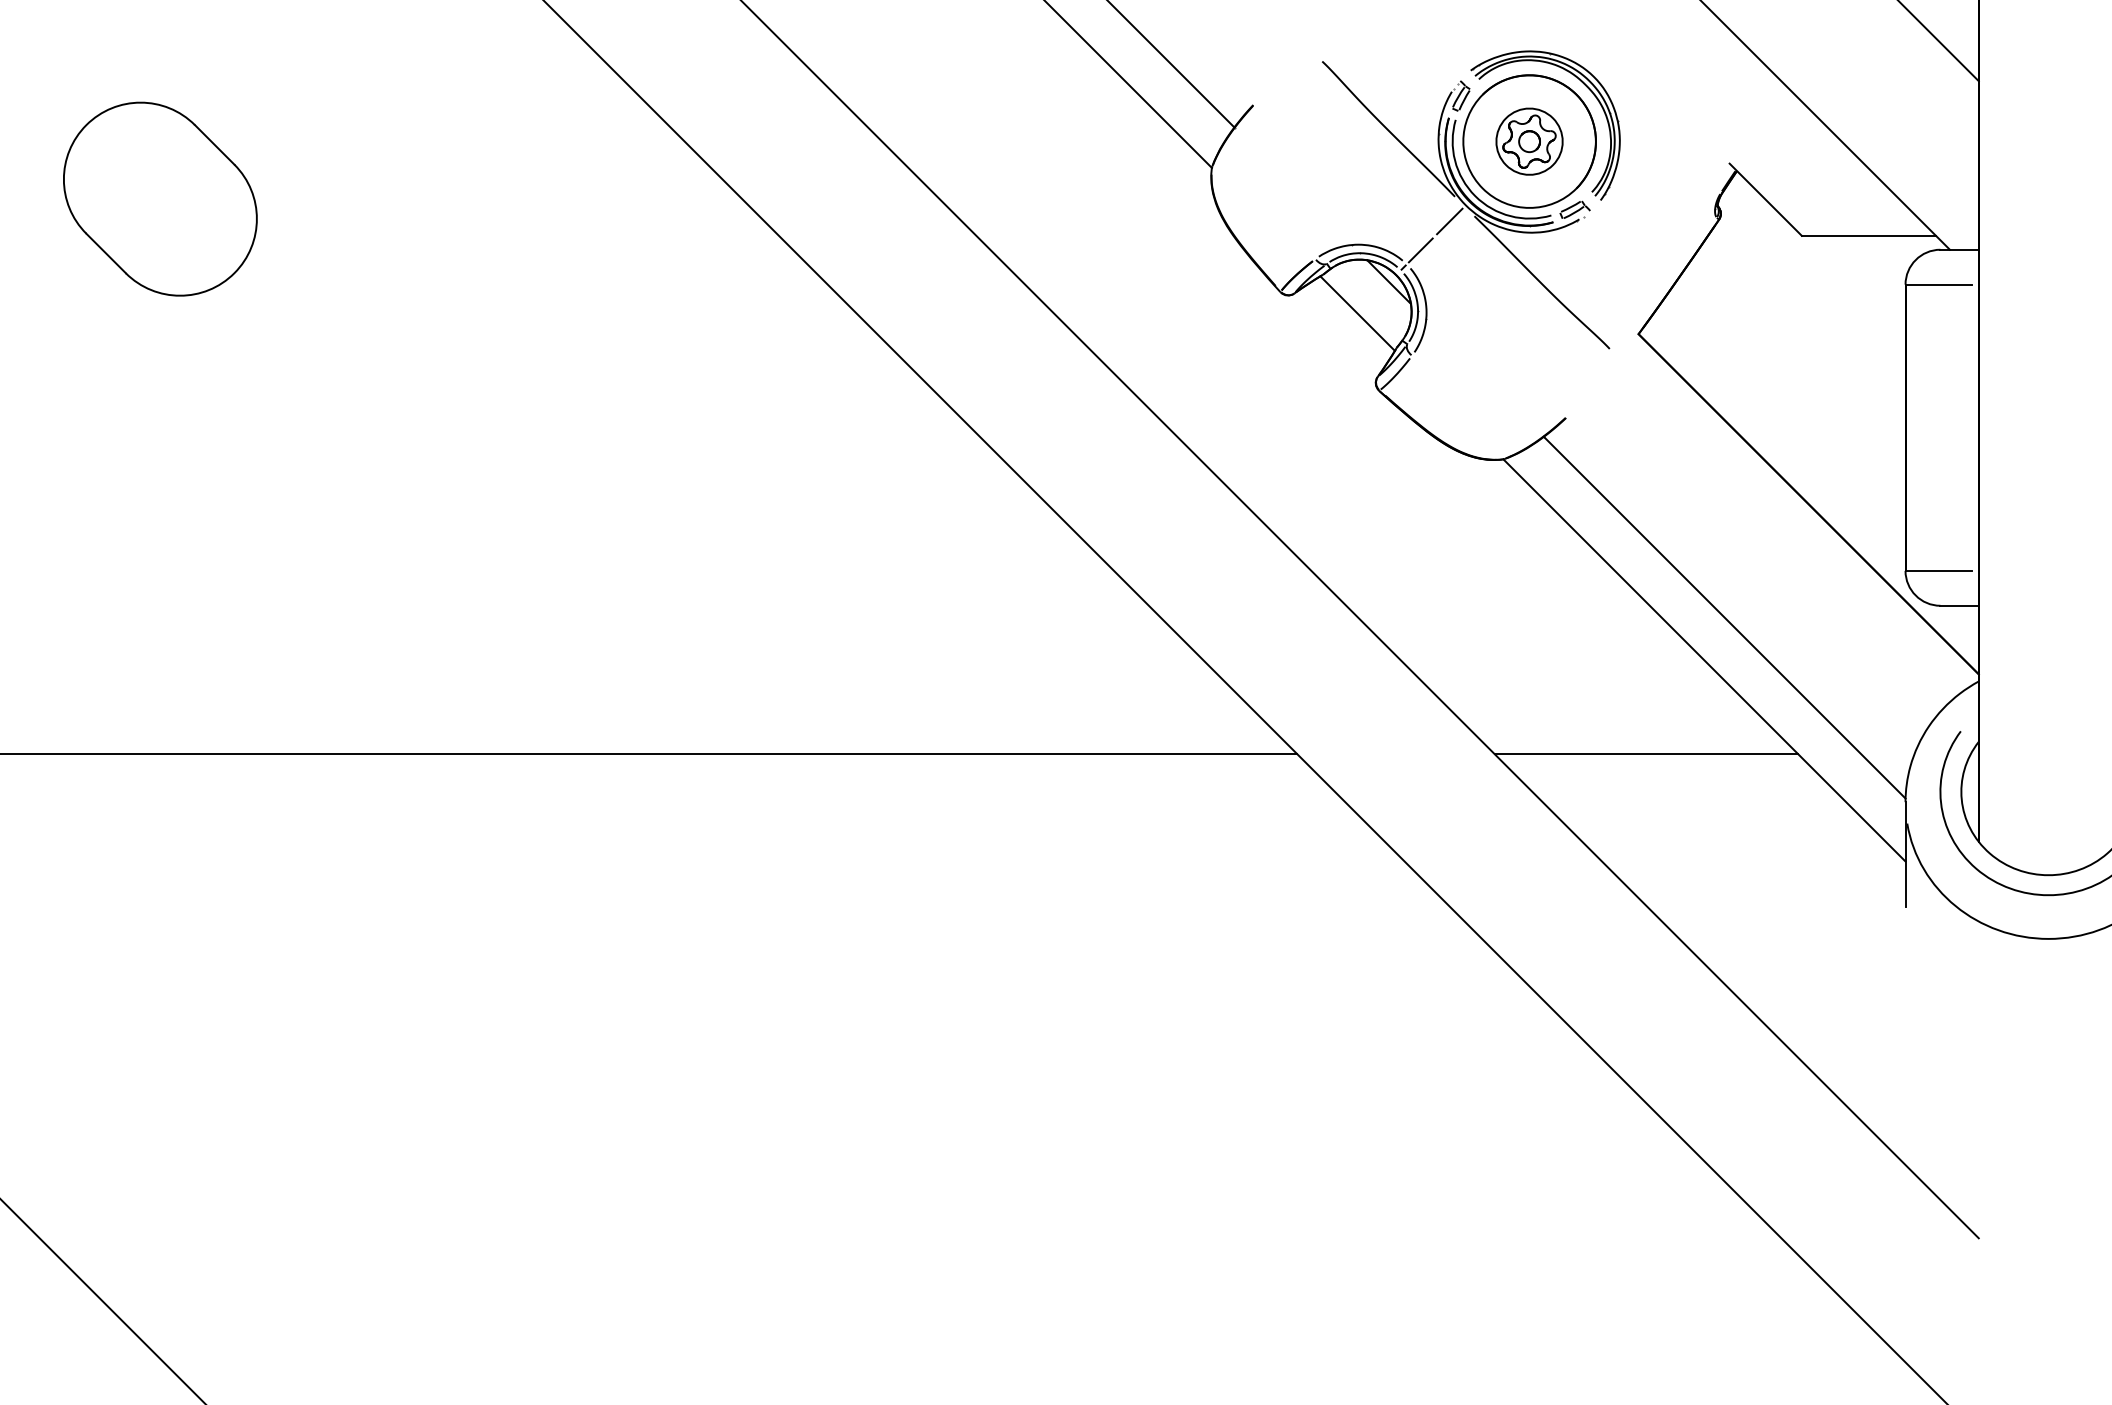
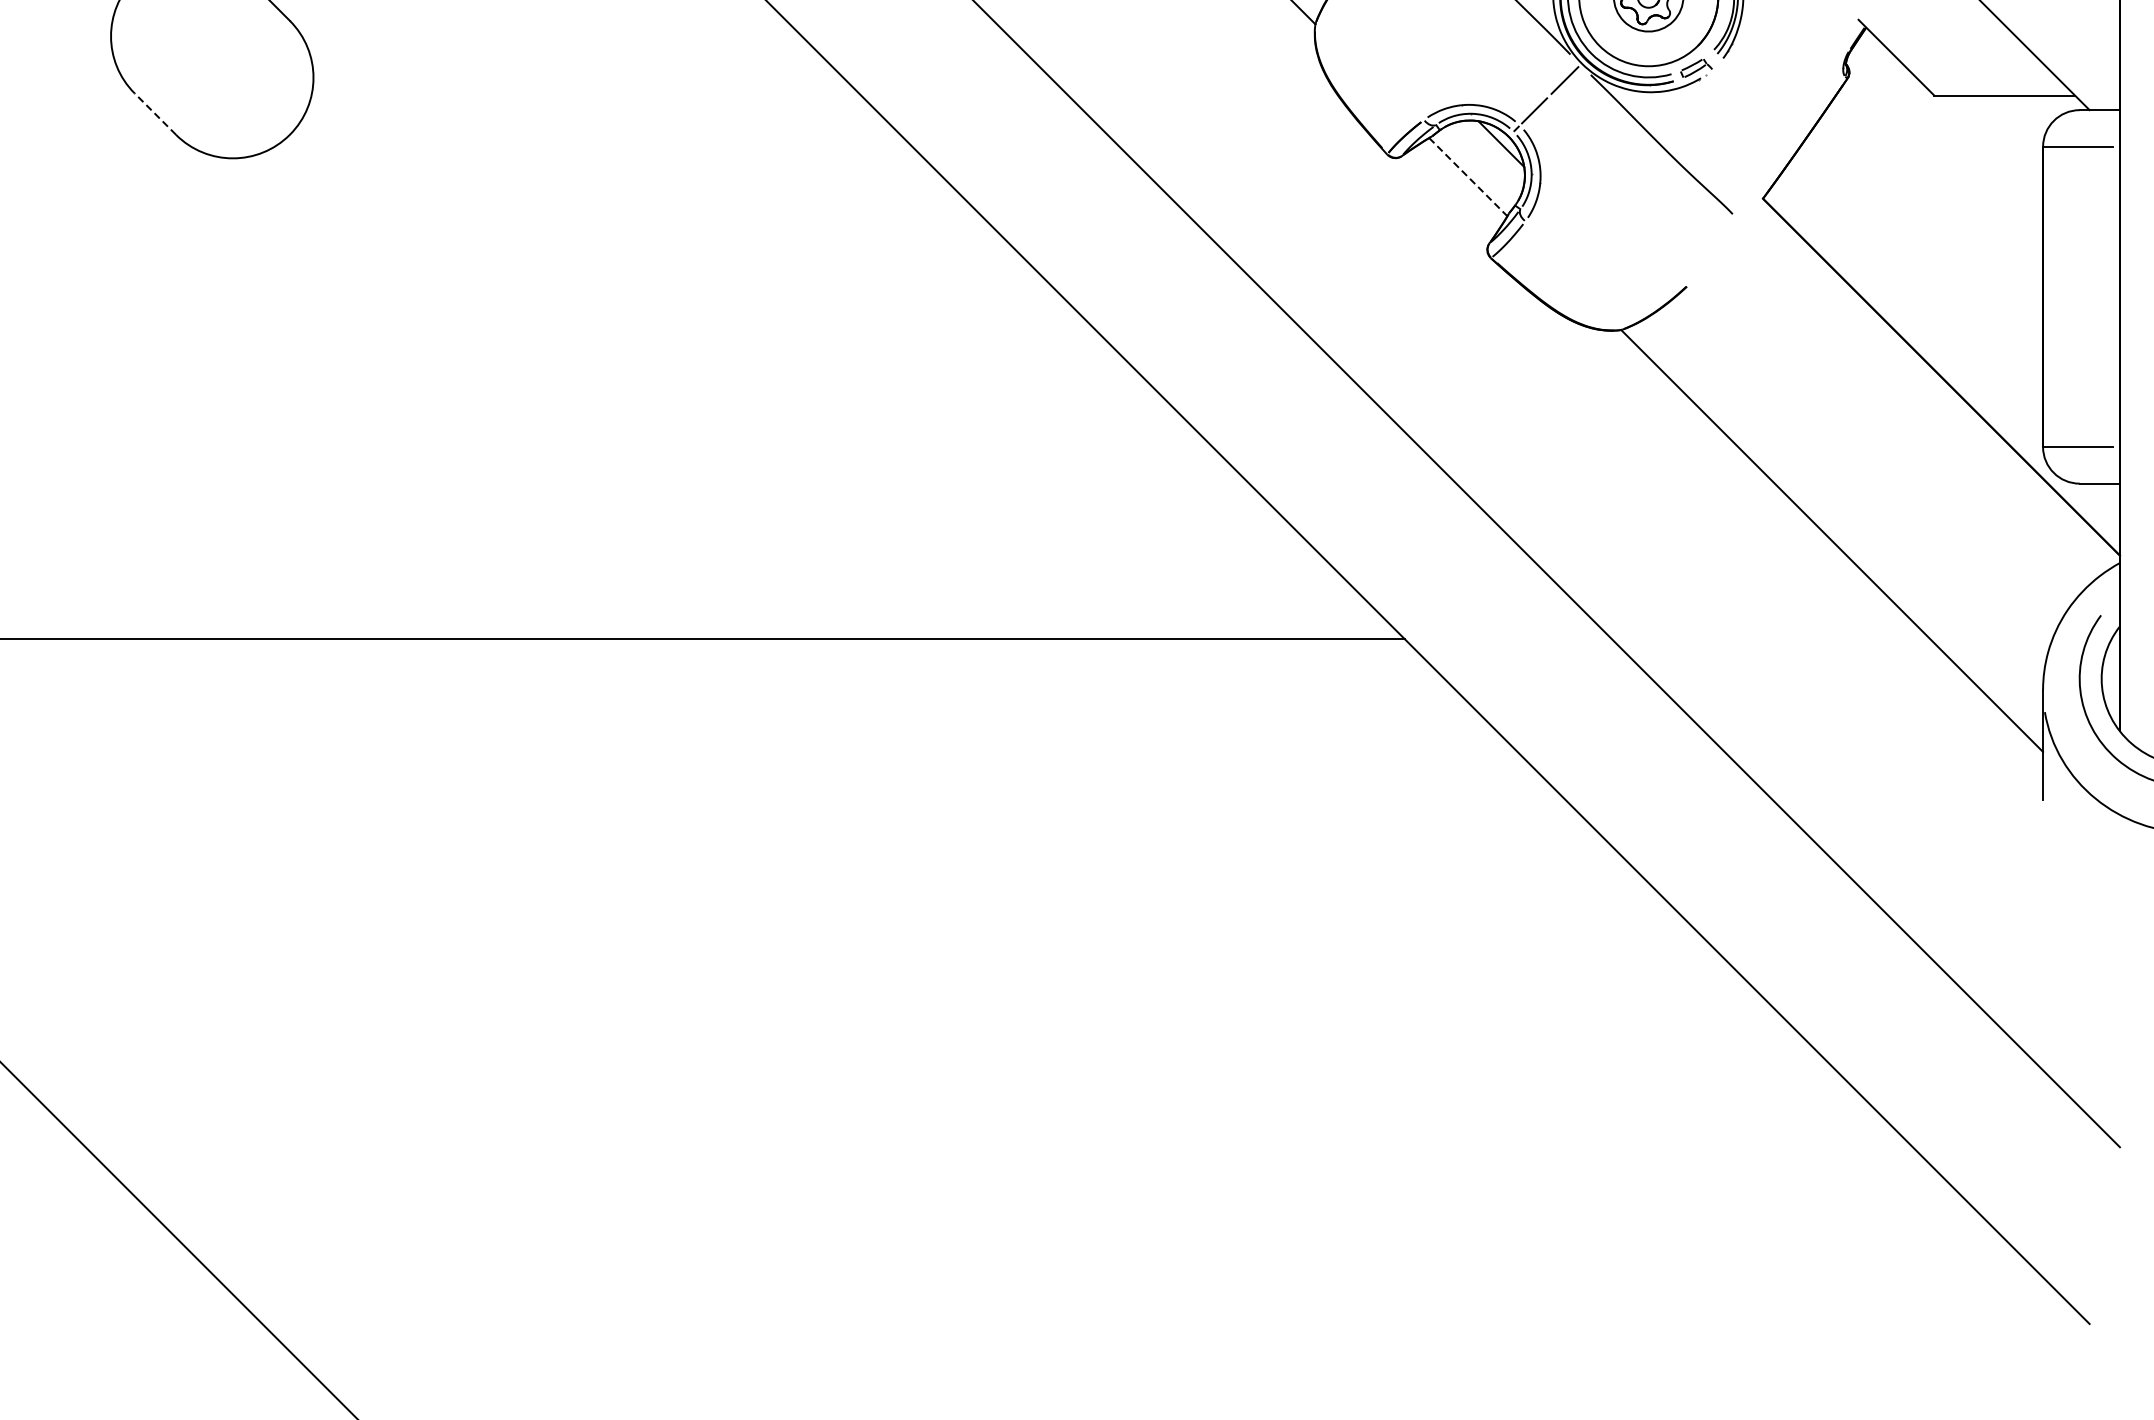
line: (106, 253) -> (155, 114), solid -> dashed
line: (1357, 313) -> (1468, 177), solid -> dashed
line: (1724, 617) -> (1853, 495), removed
line: (1646, 753) -> (1771, 638), removed

